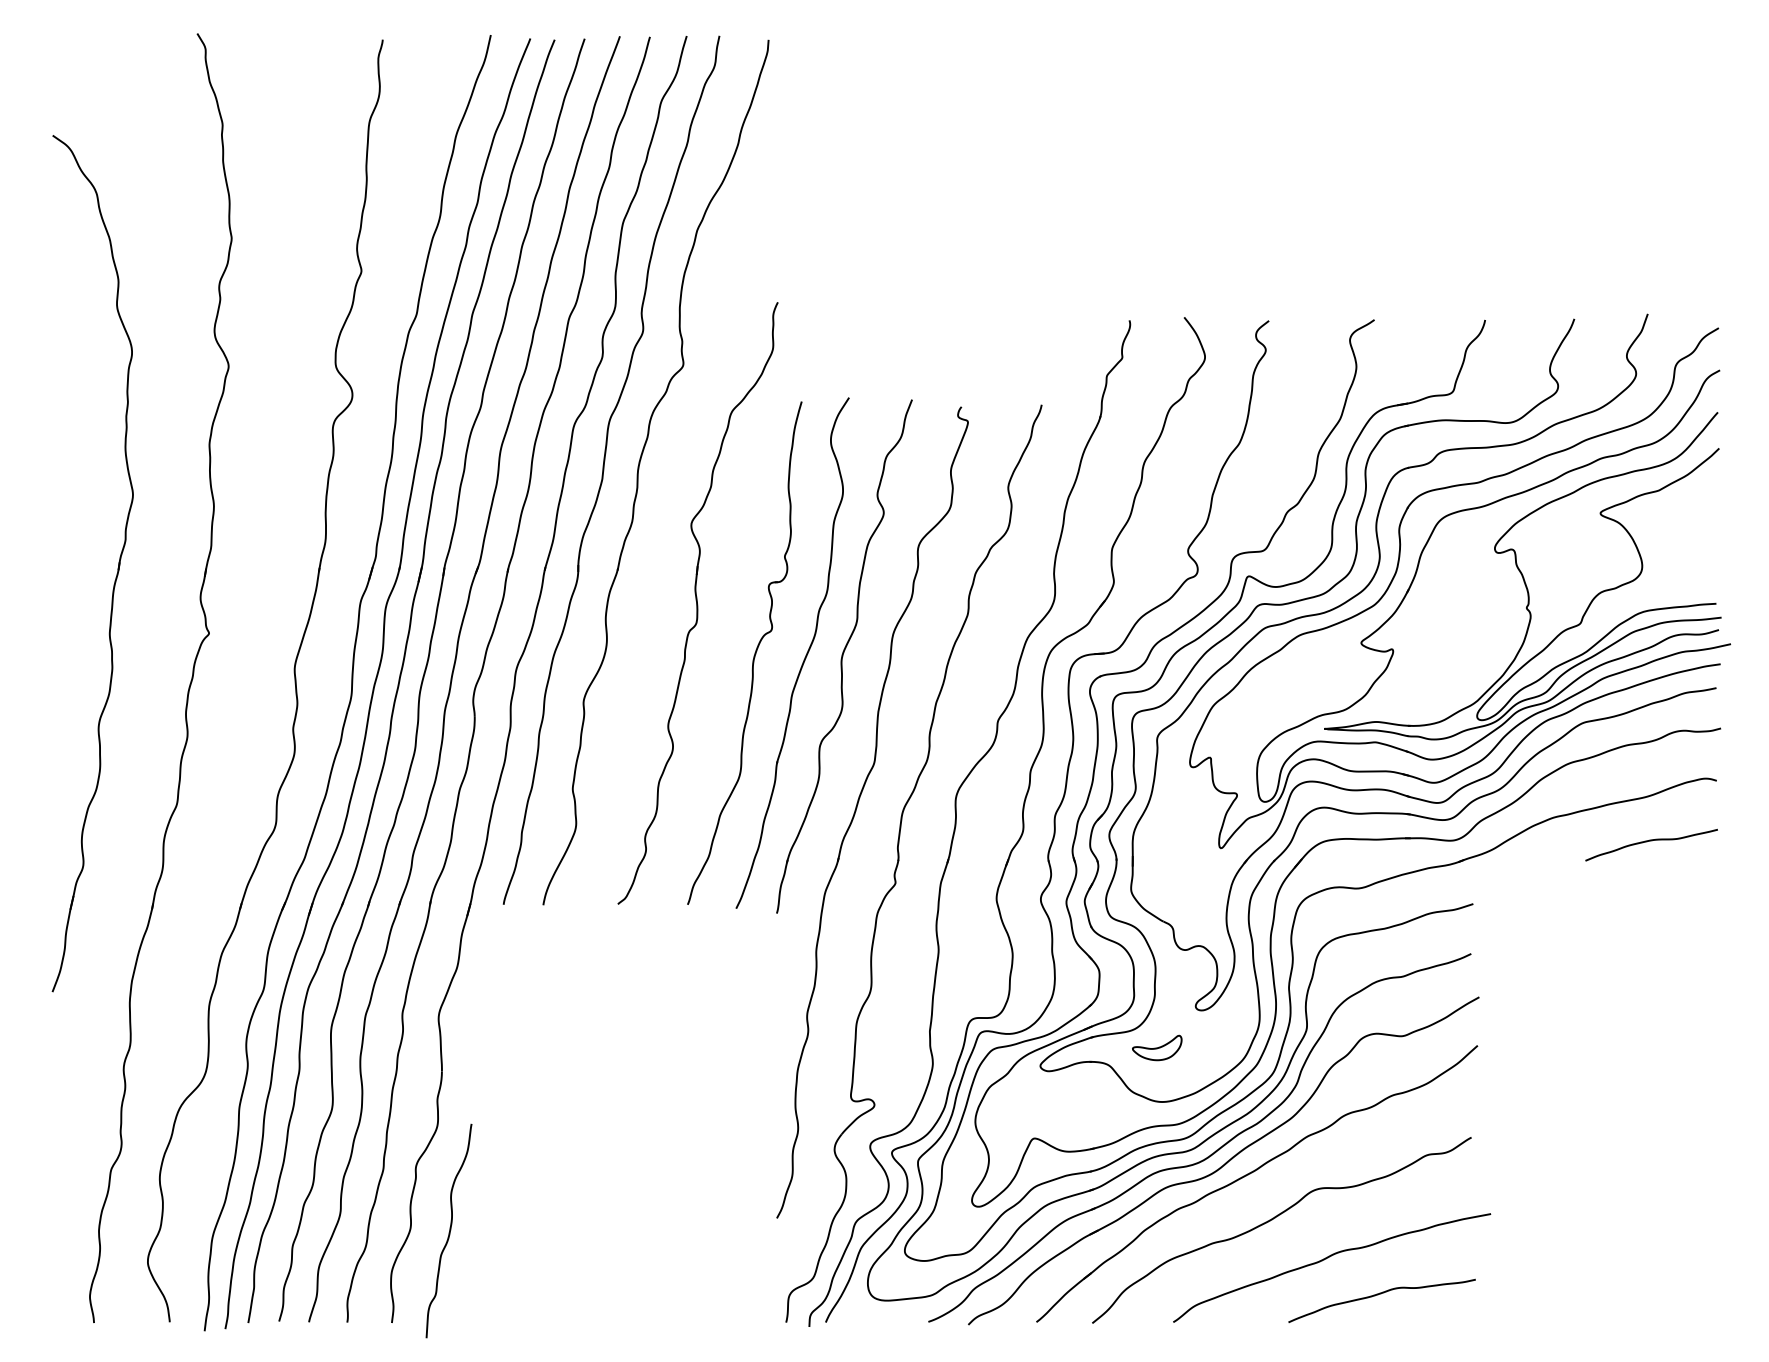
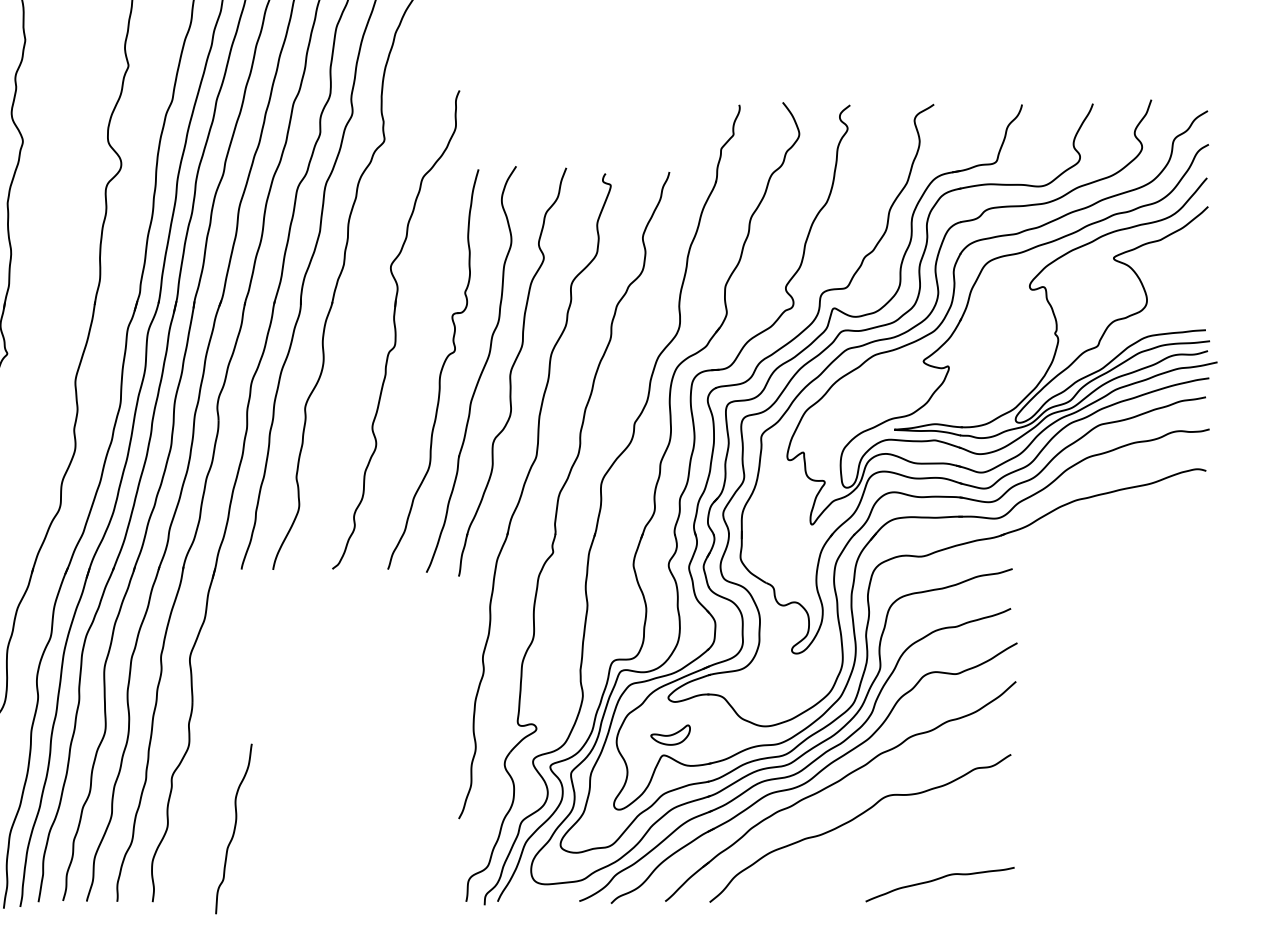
curve: (1651, 841) -> (1154, 519), removed
part: (1157, 1047) -> (670, 734), moved
curve: (449, 1230) -> (234, 828), moved
curve: (1328, 1258) -> (897, 850), removed

